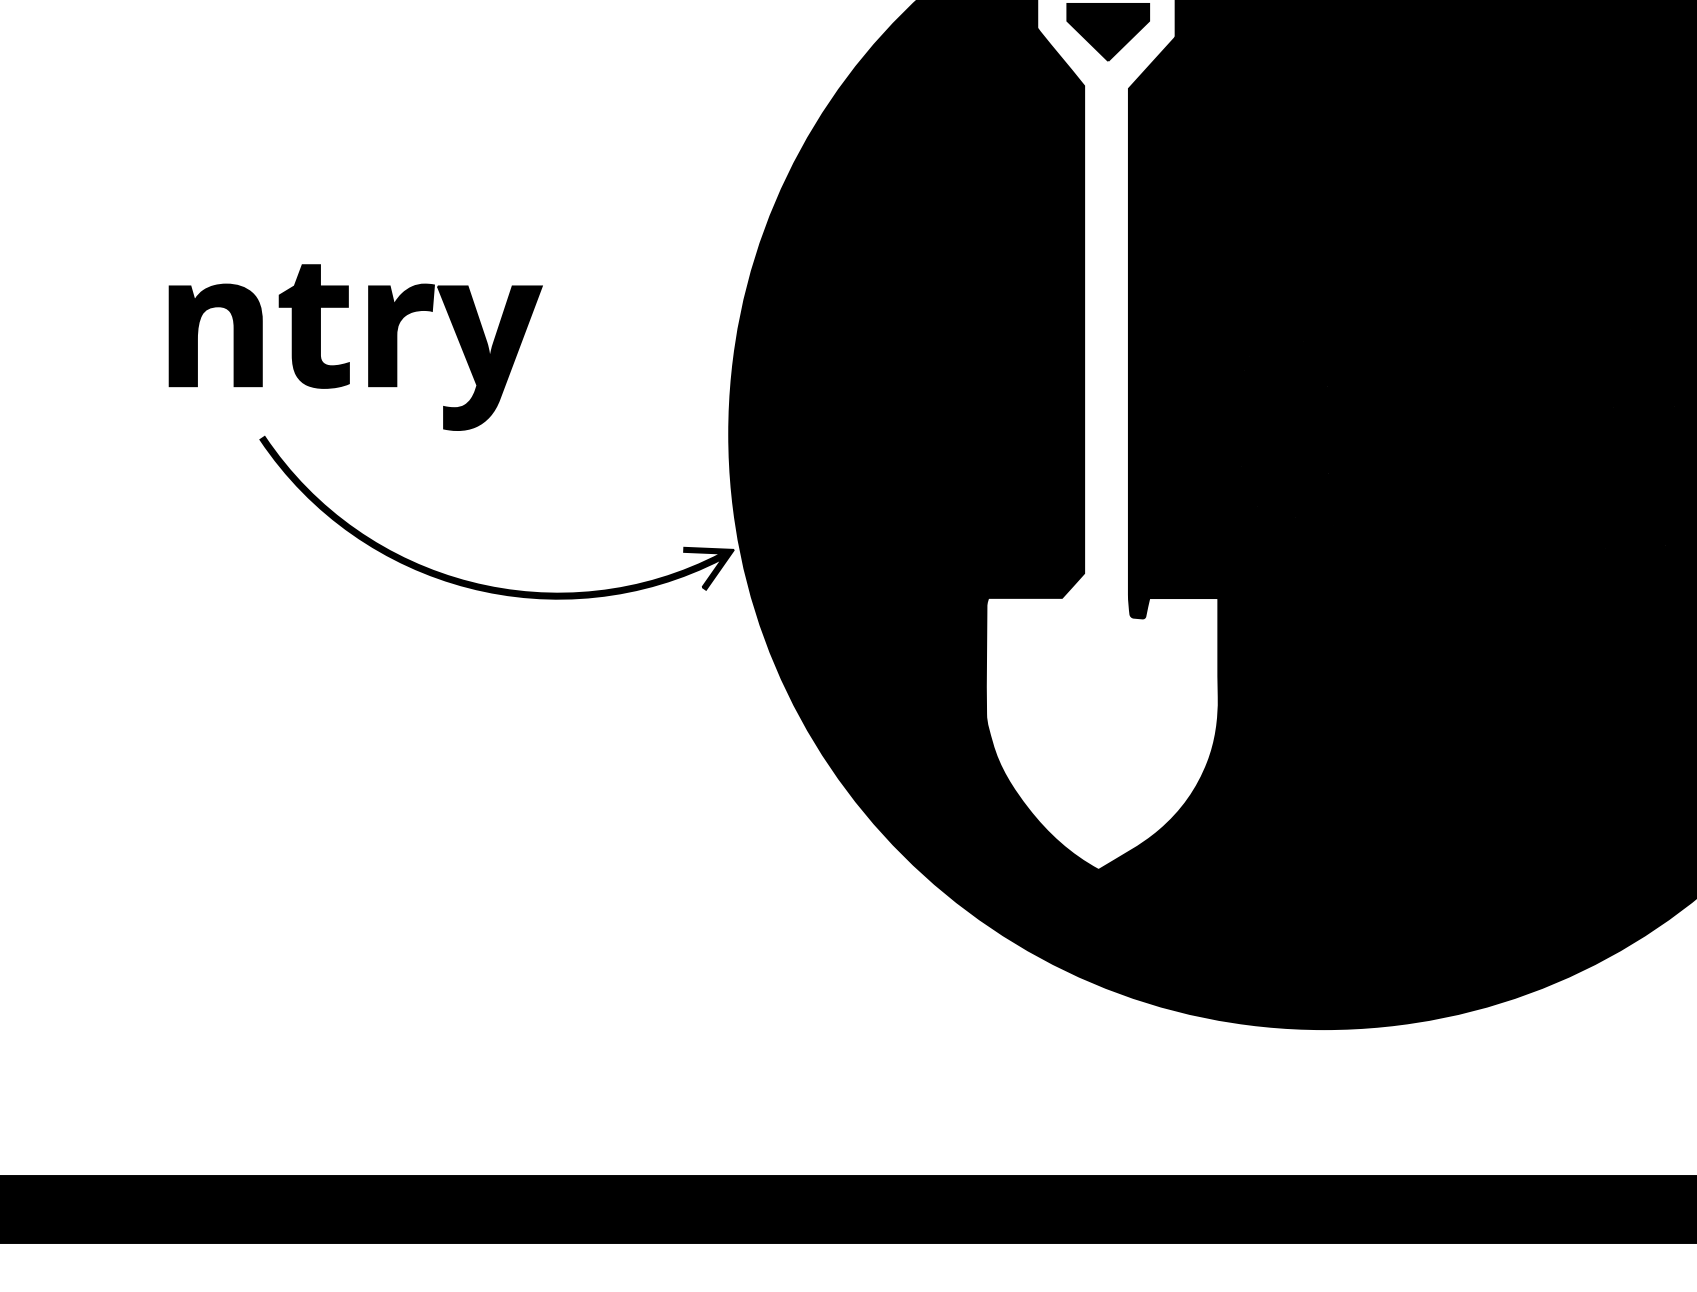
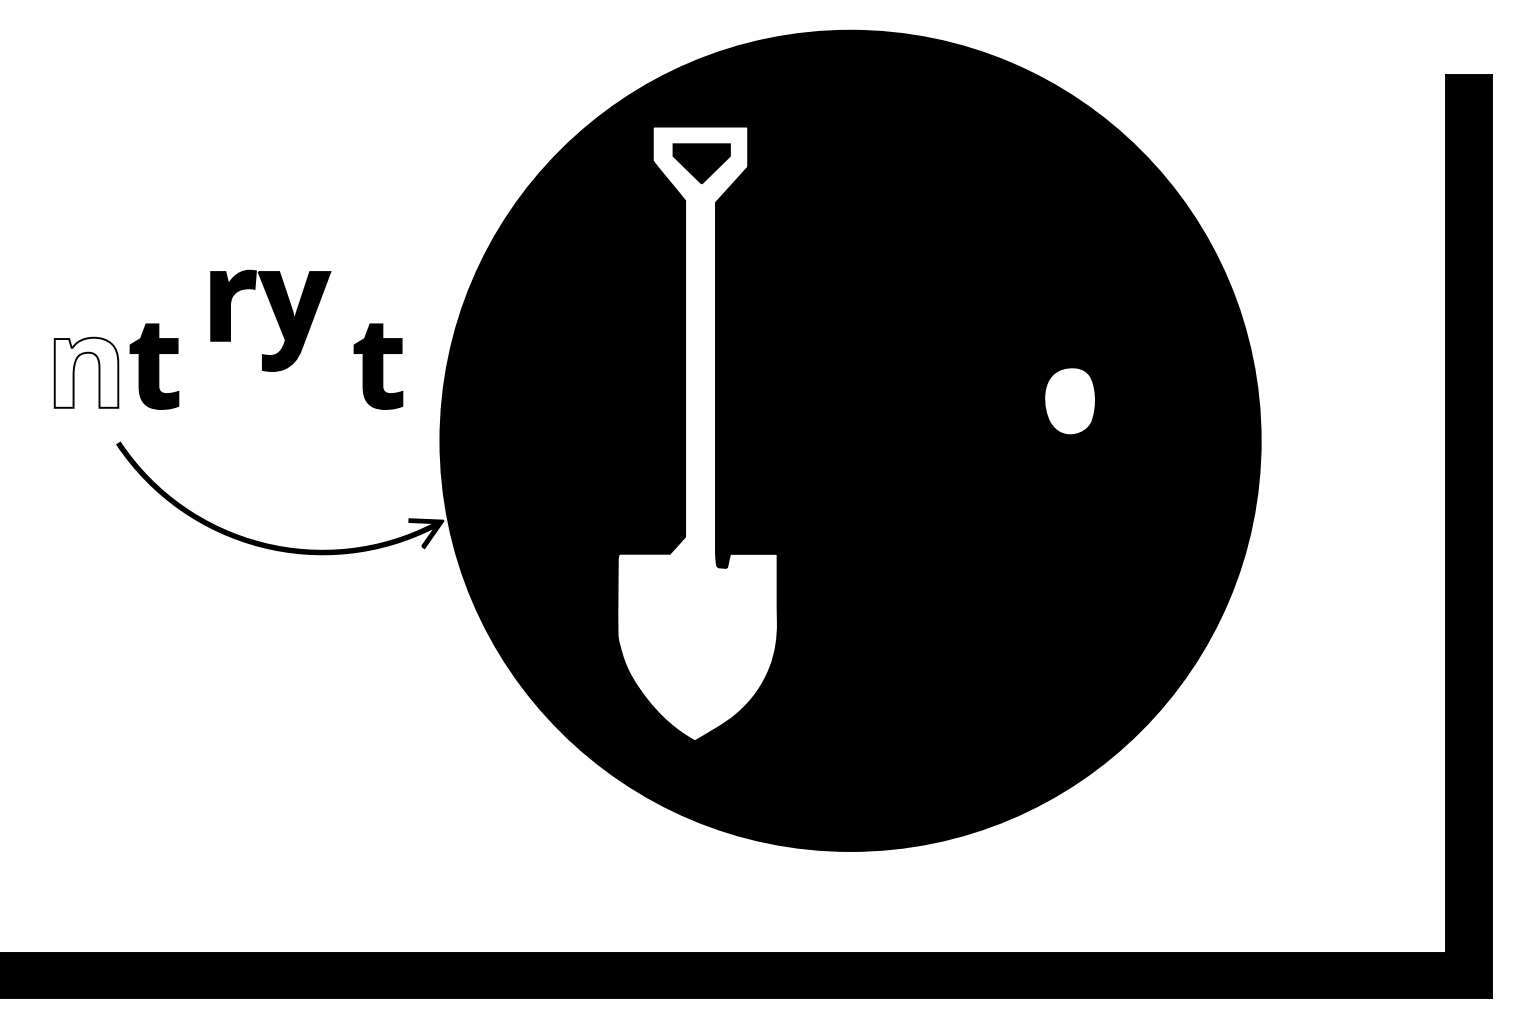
part: (639, 326) -> (378, 366), added
fill: (215, 334) -> (86, 372), removed
part: (455, 356) -> (270, 320), moved
fill: (1641, 377) -> (1069, 401), removed

